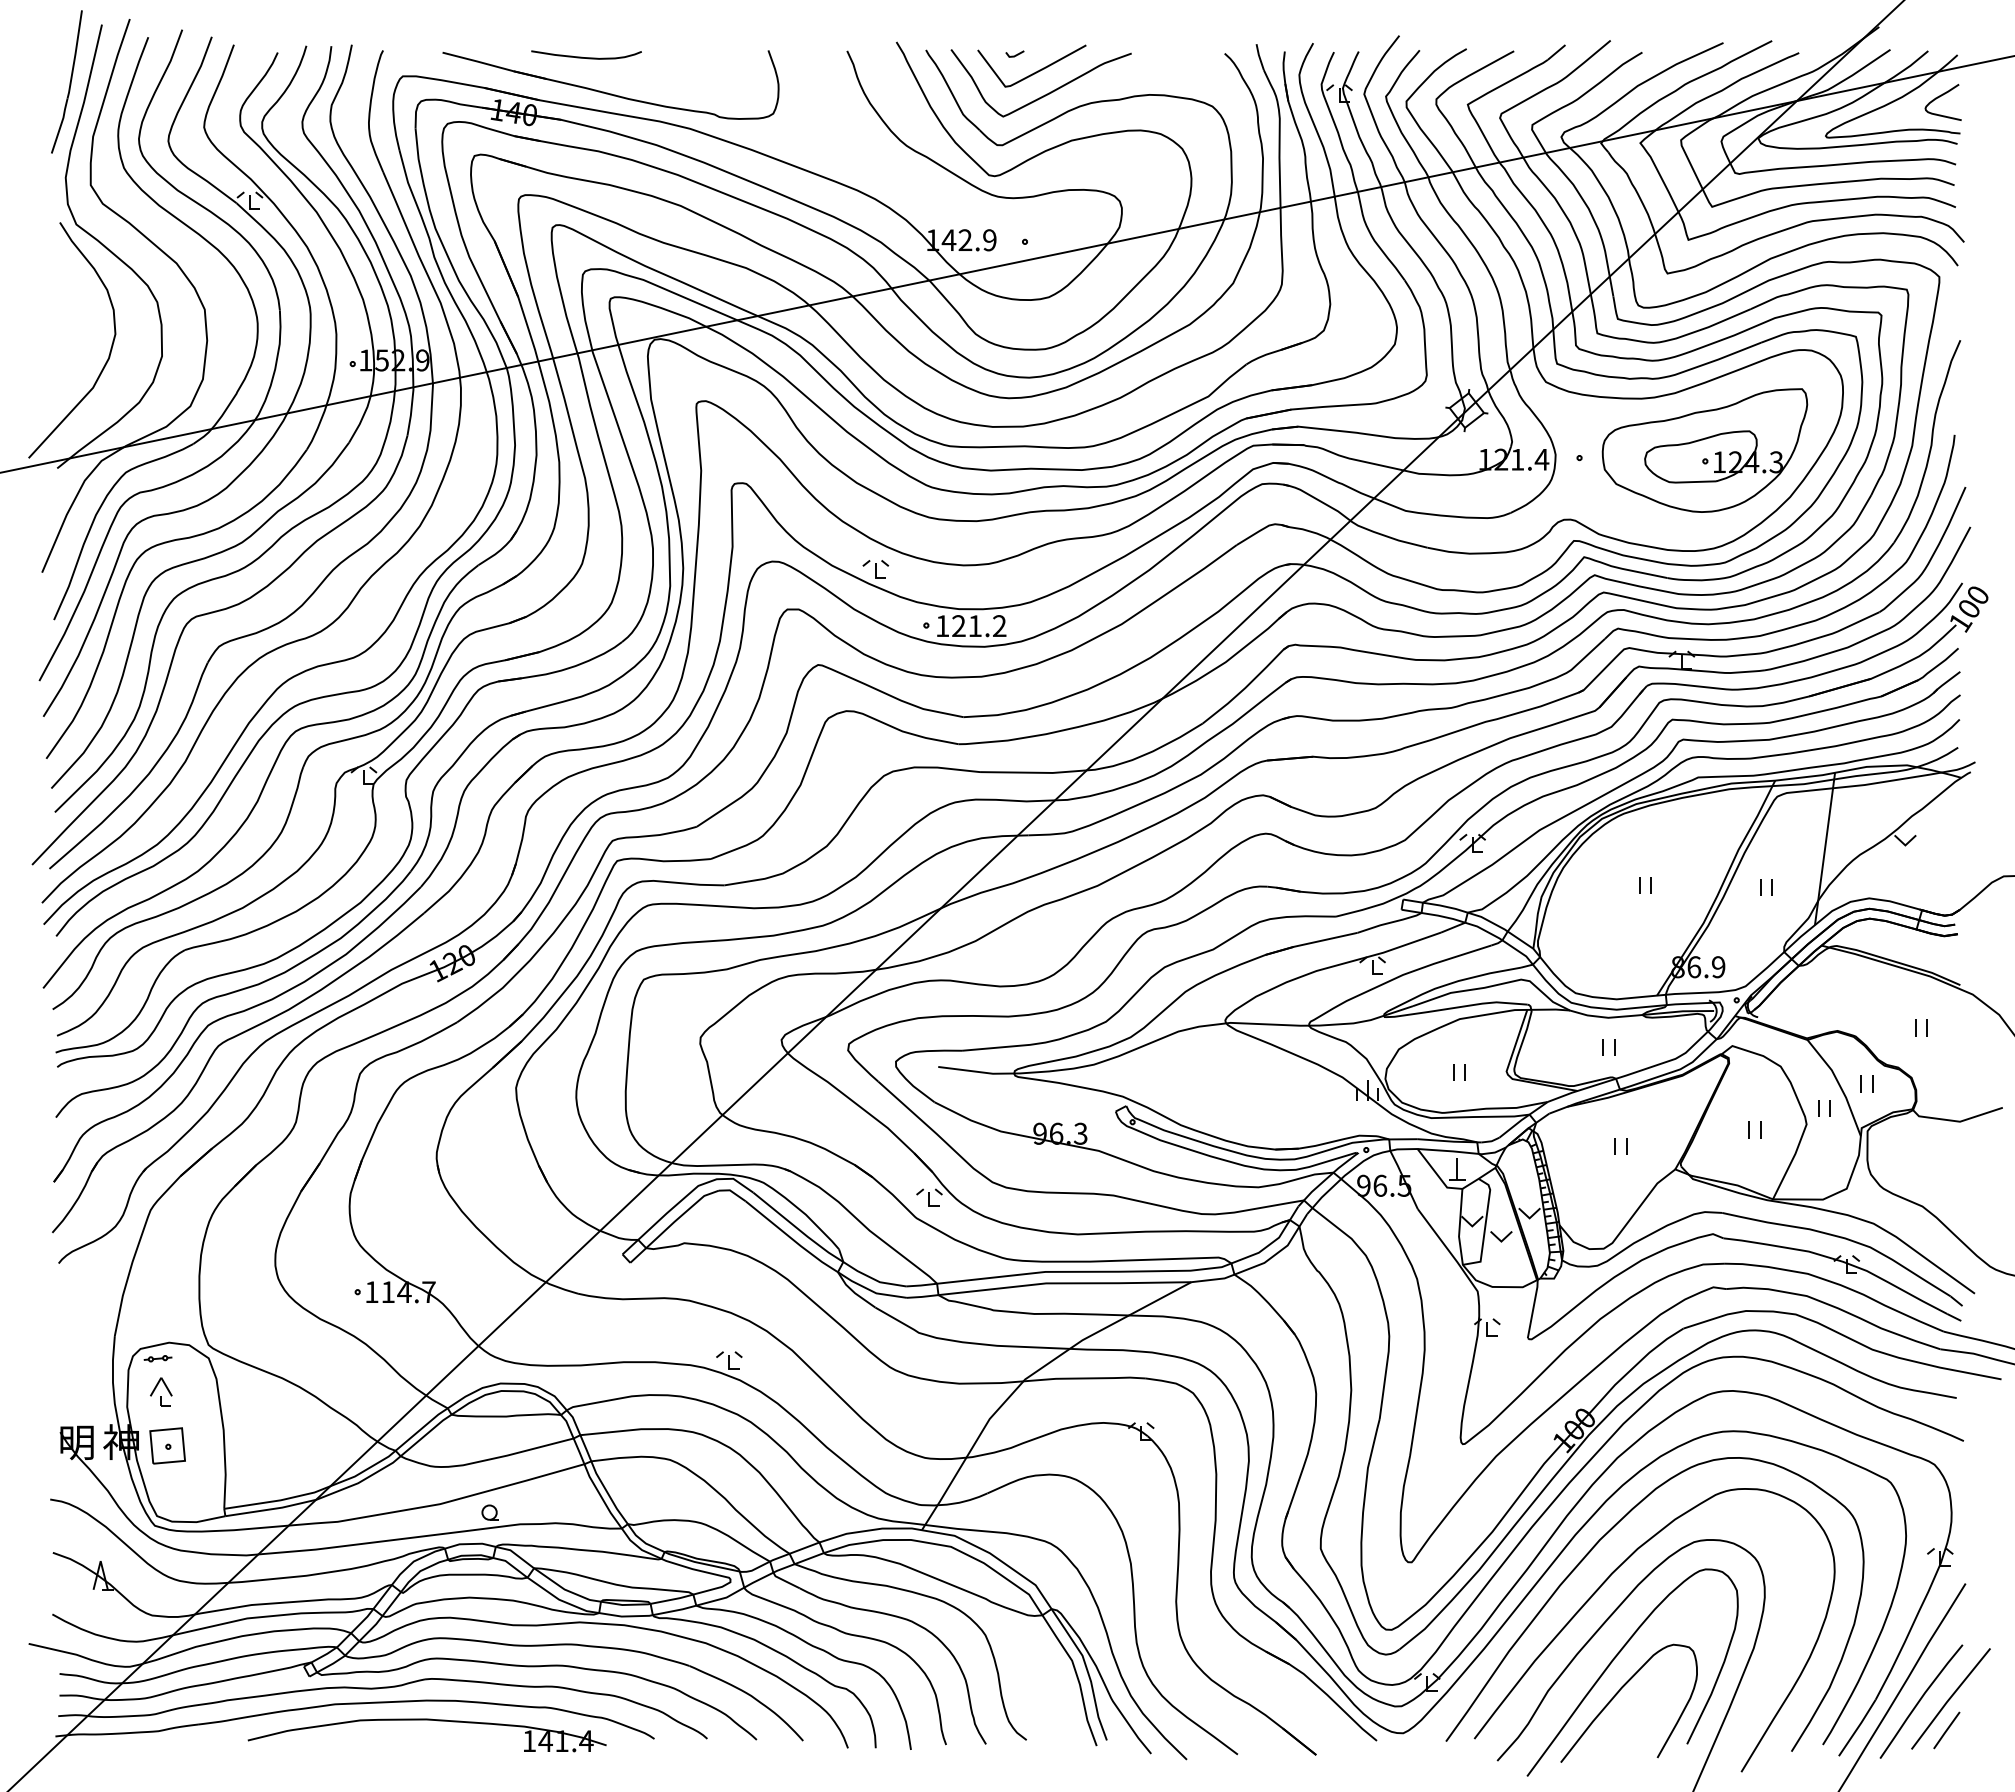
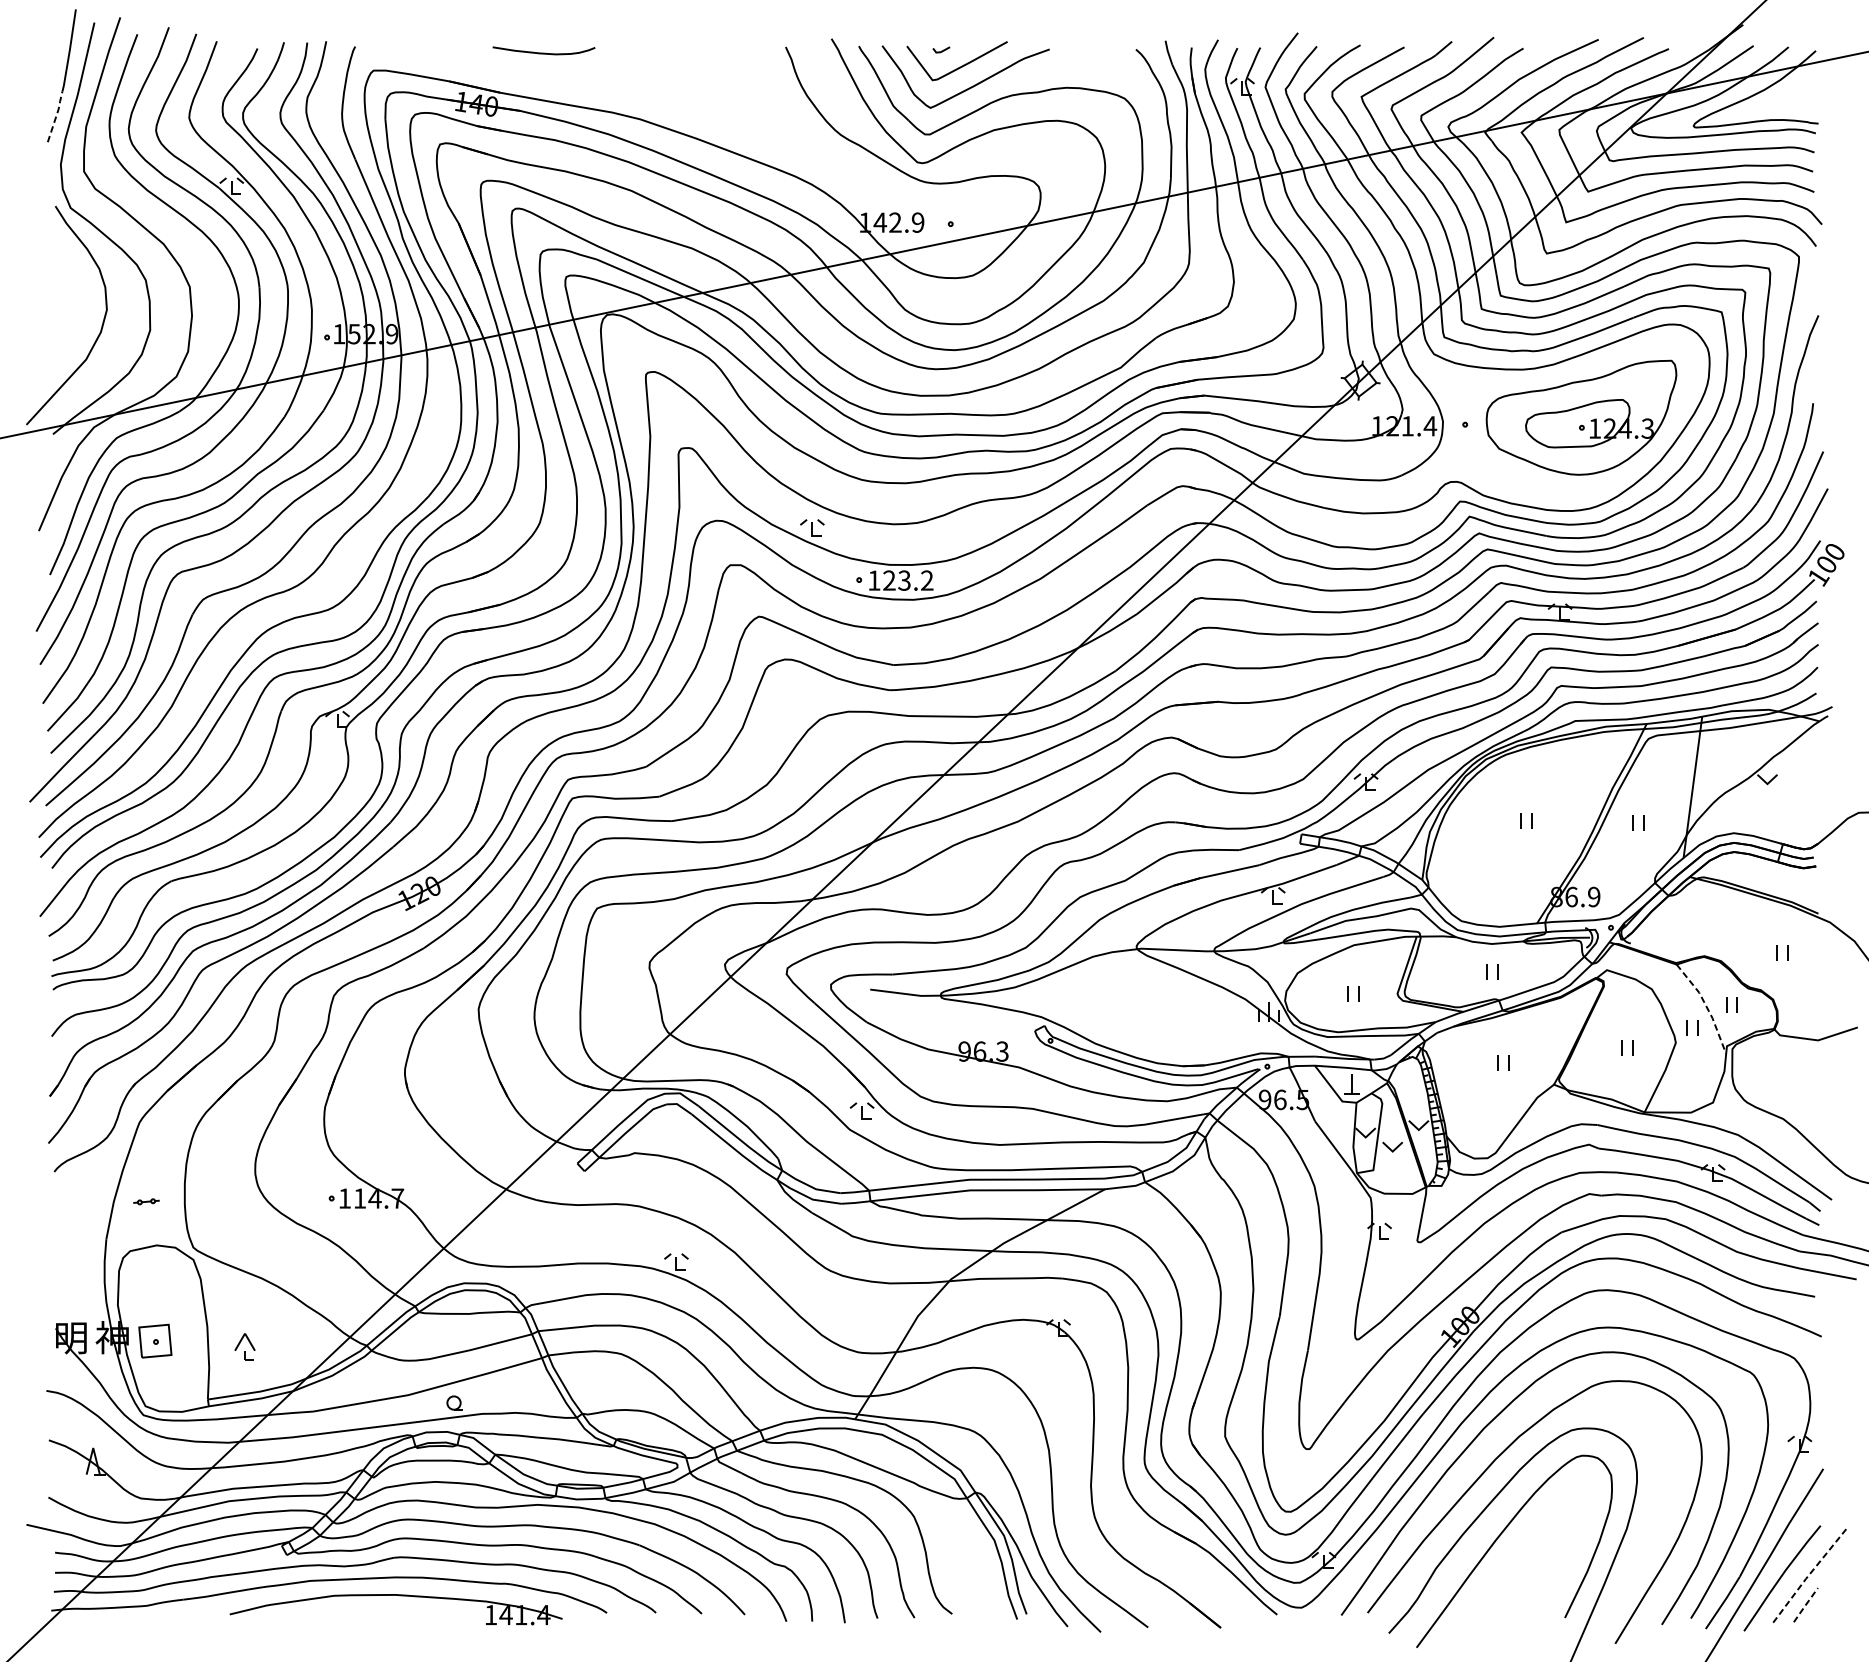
part: (608, 92) -> (564, 85), removed
curve: (1938, 98) -> (1798, 91), removed
line: (60, 125) -> (55, 116), solid -> dashed
text: (974, 626) -> (903, 580), 121.2 -> 123.2
line: (1839, 1085) -> (1706, 1006), solid -> dashed
part: (157, 1358) -> (145, 1201), moved
part: (161, 1391) -> (245, 1346), moved
curve: (1619, 1692) -> (1502, 1569), removed
line: (1950, 1698) -> (1809, 1575), solid -> dashed
line: (1946, 1730) -> (1805, 1605), solid -> dashed

